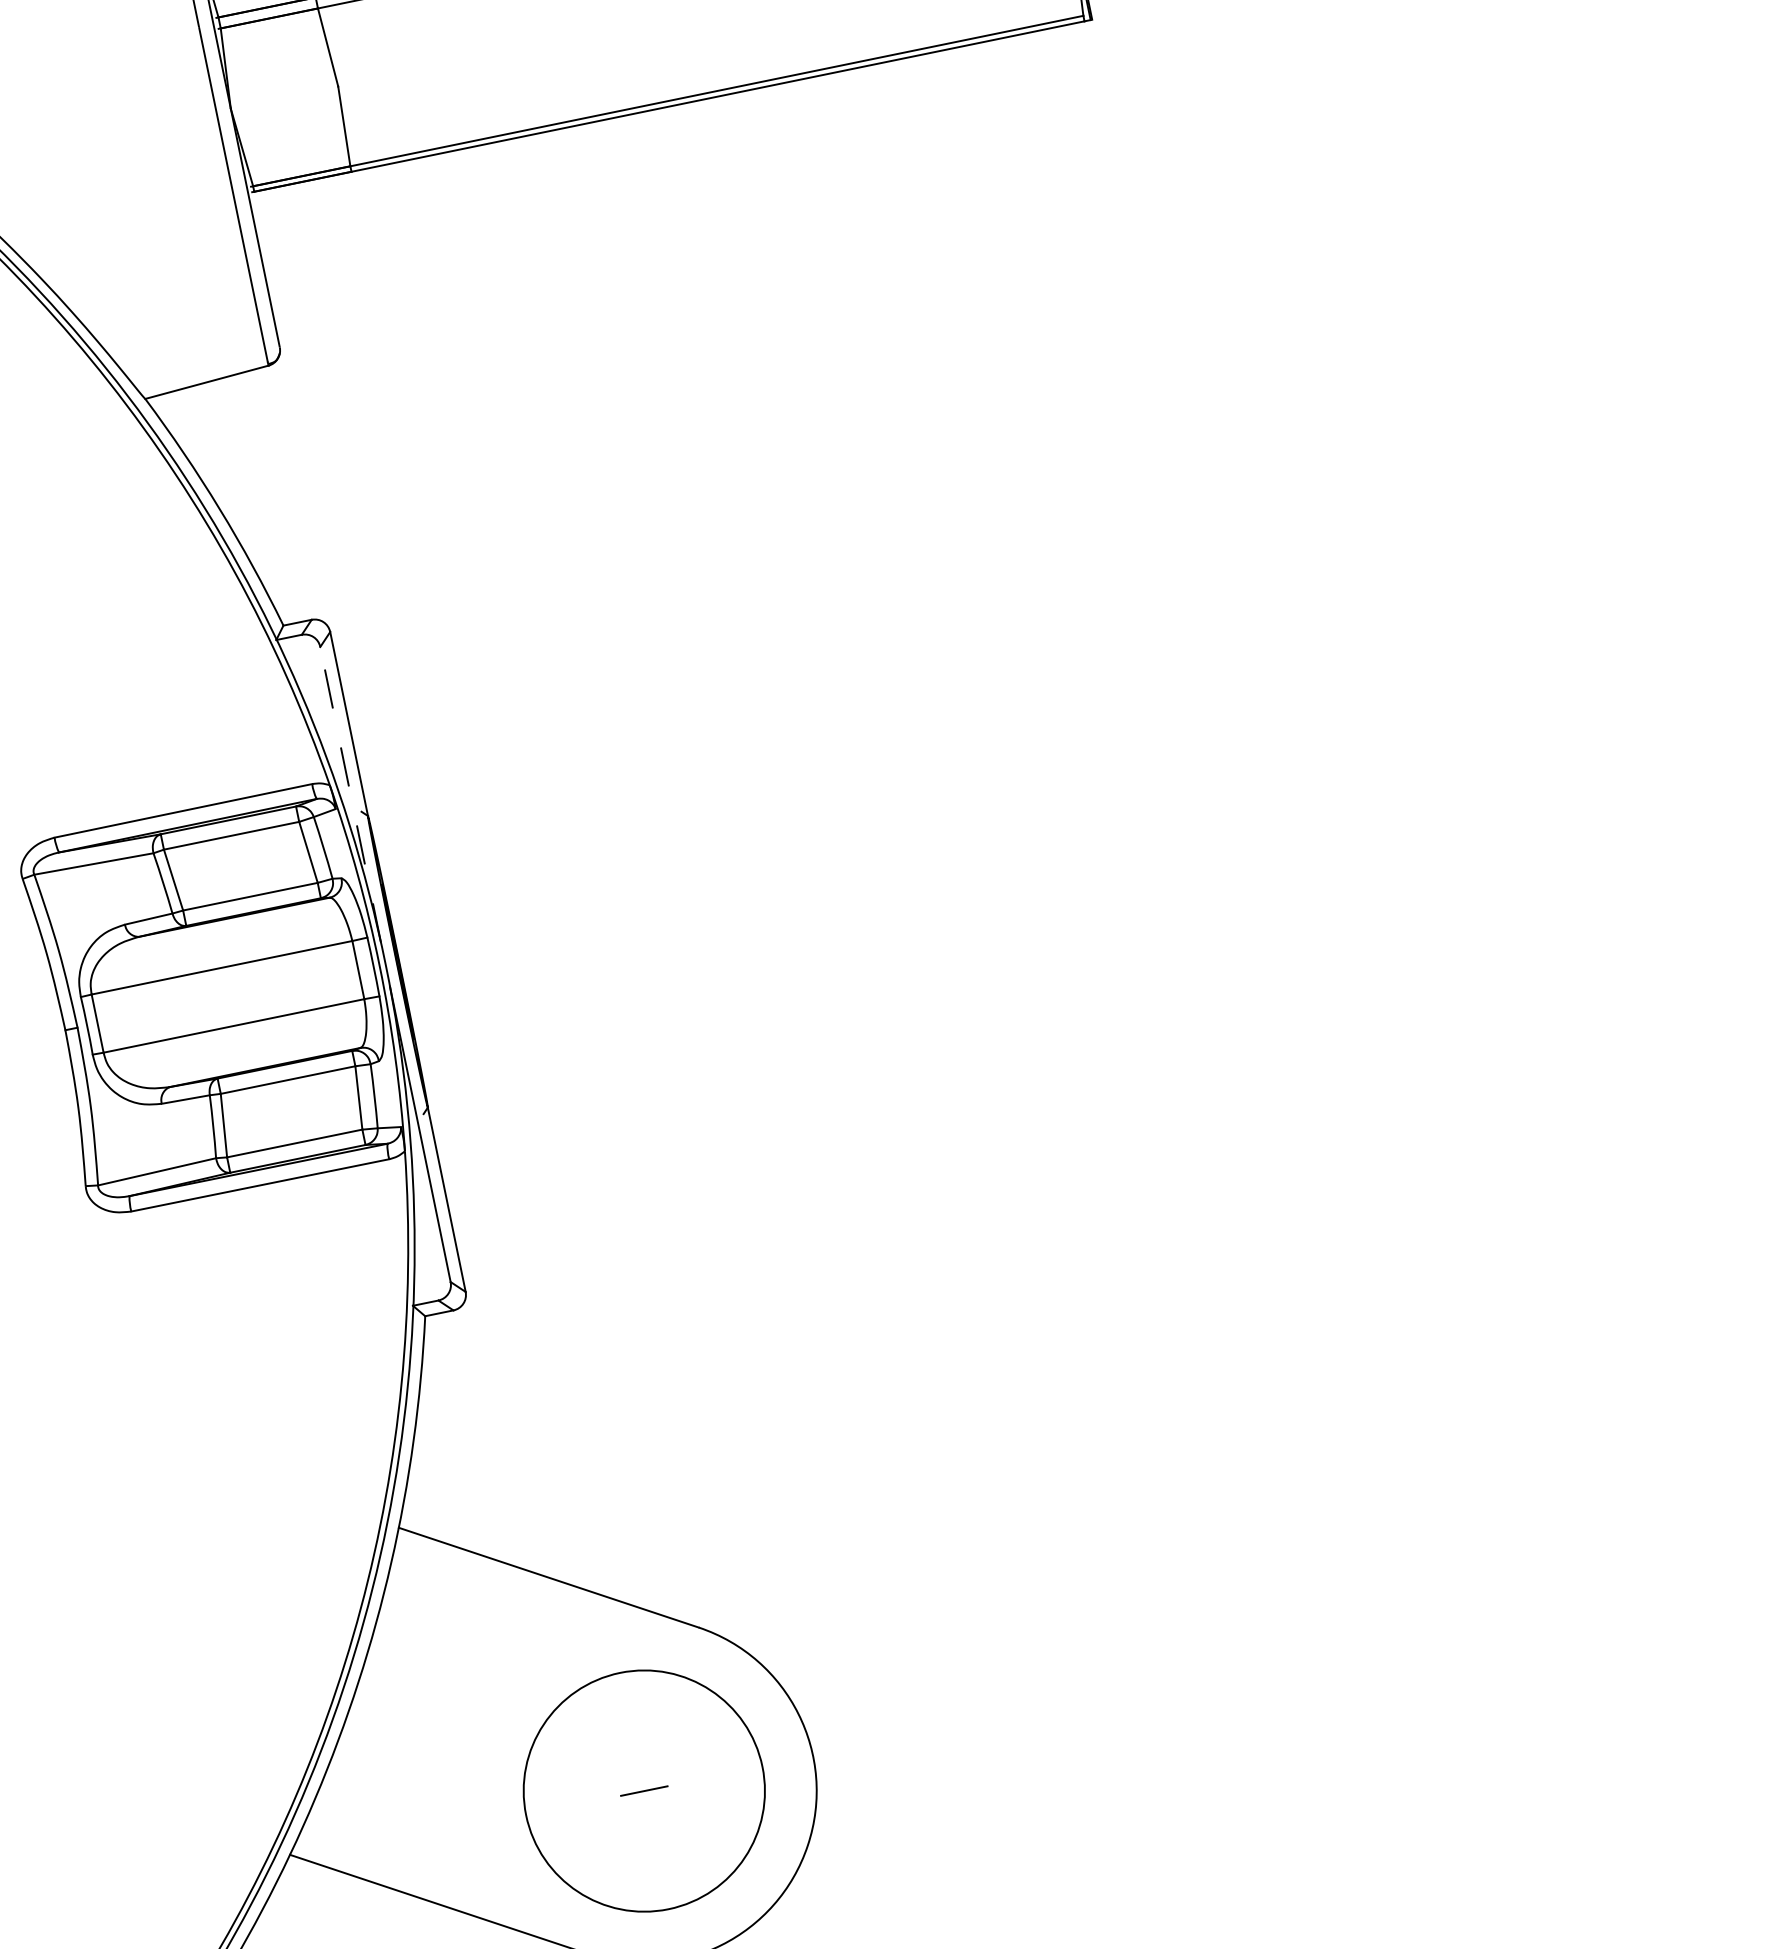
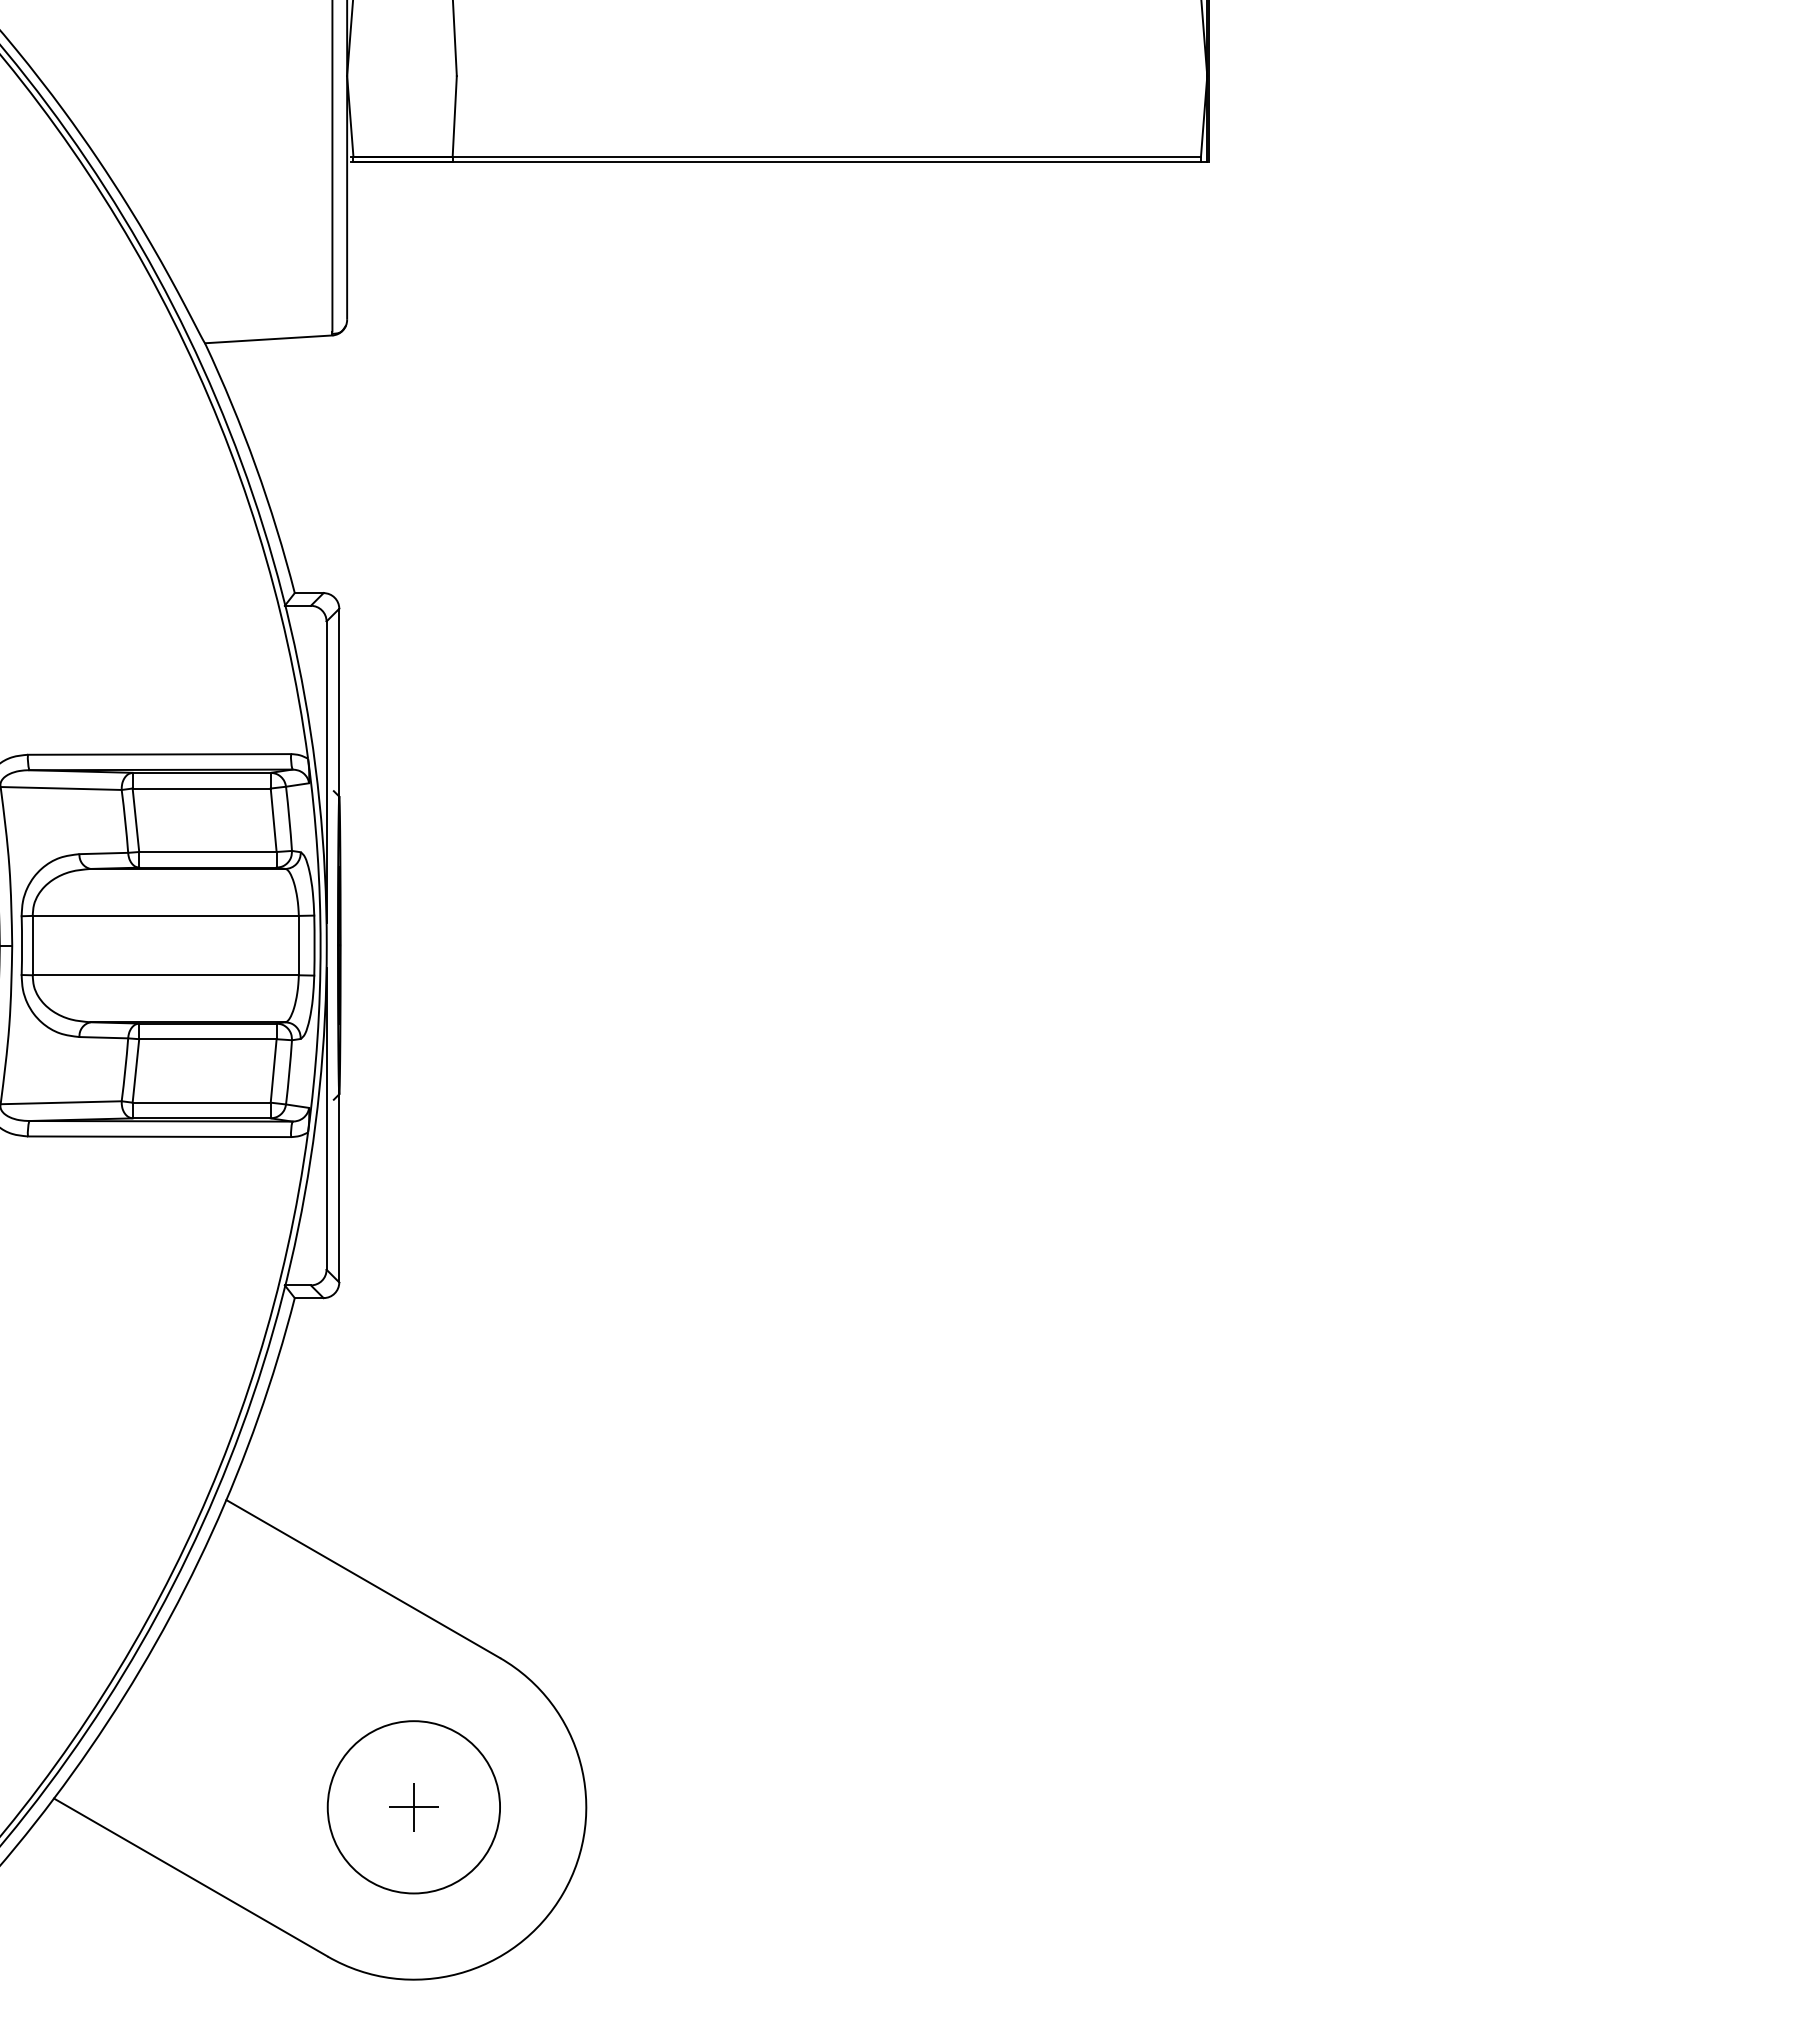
line: (350, 794) -> (326, 772), dashed -> solid
line: (643, 1790) -> (413, 1806), added
circle: (643, 1791) -> (413, 1807), size x0.71

